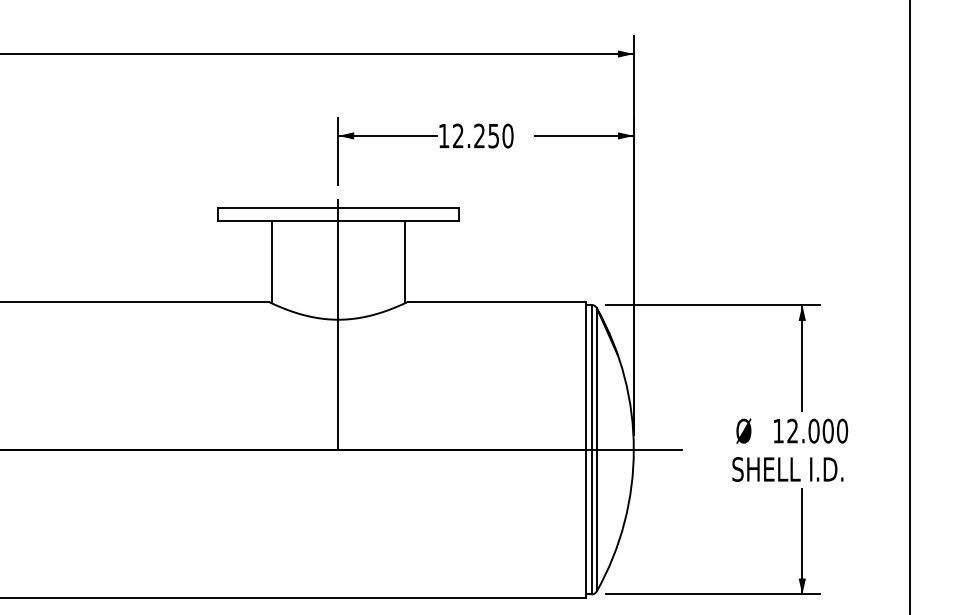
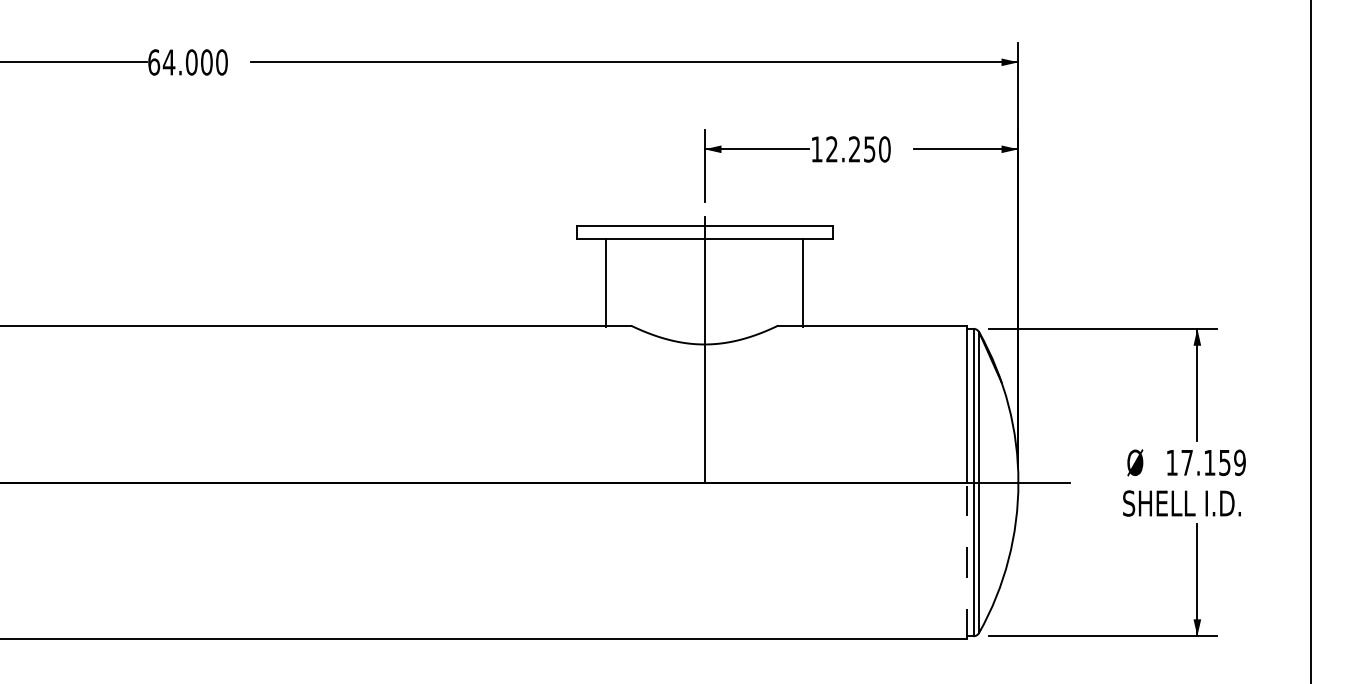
line: (272, 262) -> (606, 283), moved
line: (405, 262) -> (803, 283), moved
text: (817, 430) -> (1213, 462), 12.000 -> 17.159
line: (585, 523) -> (967, 560), solid -> dashed

